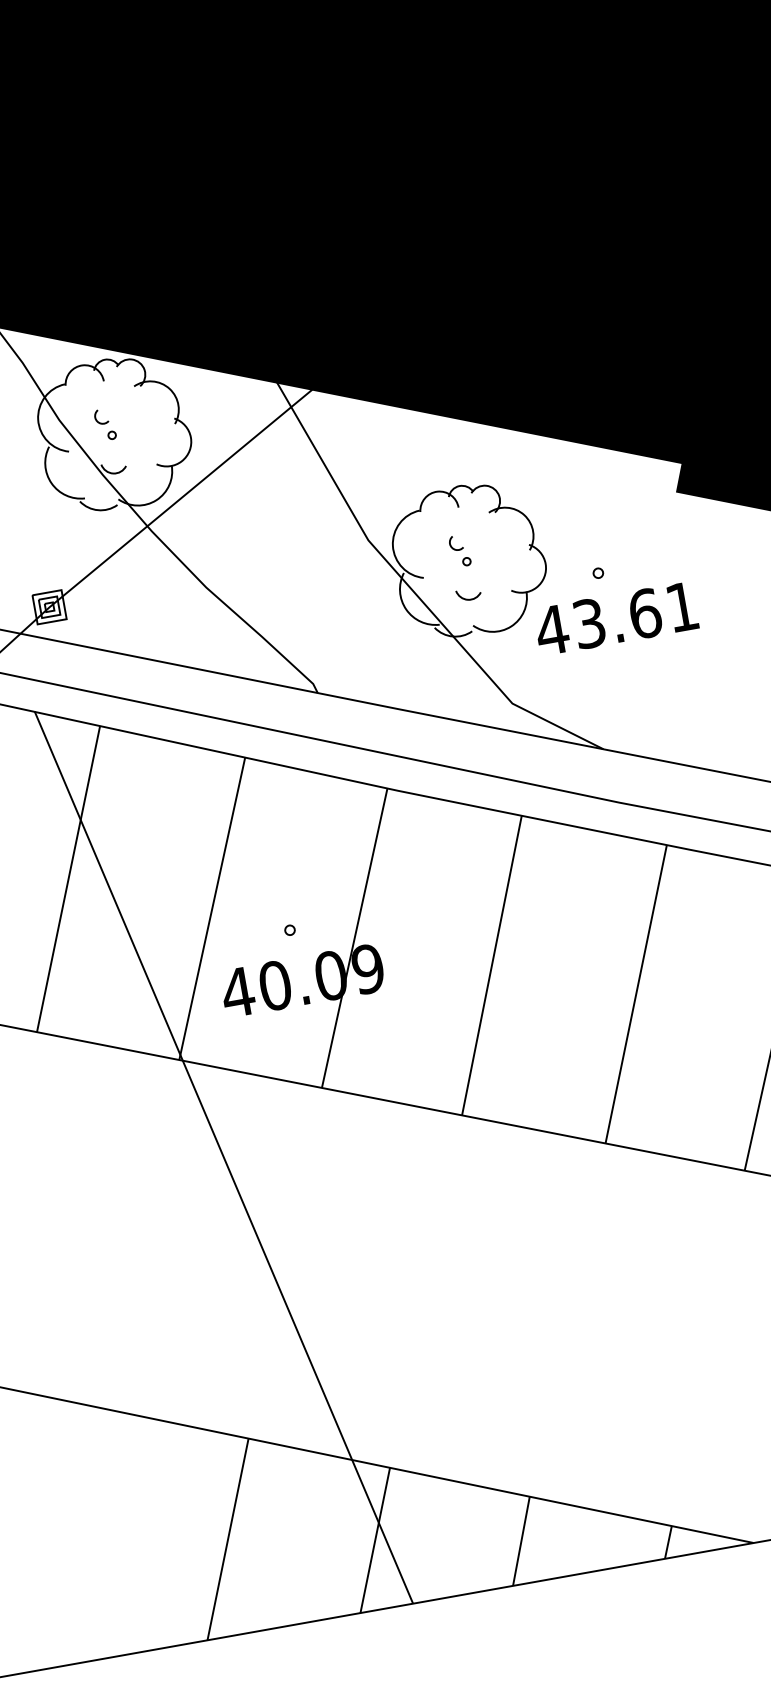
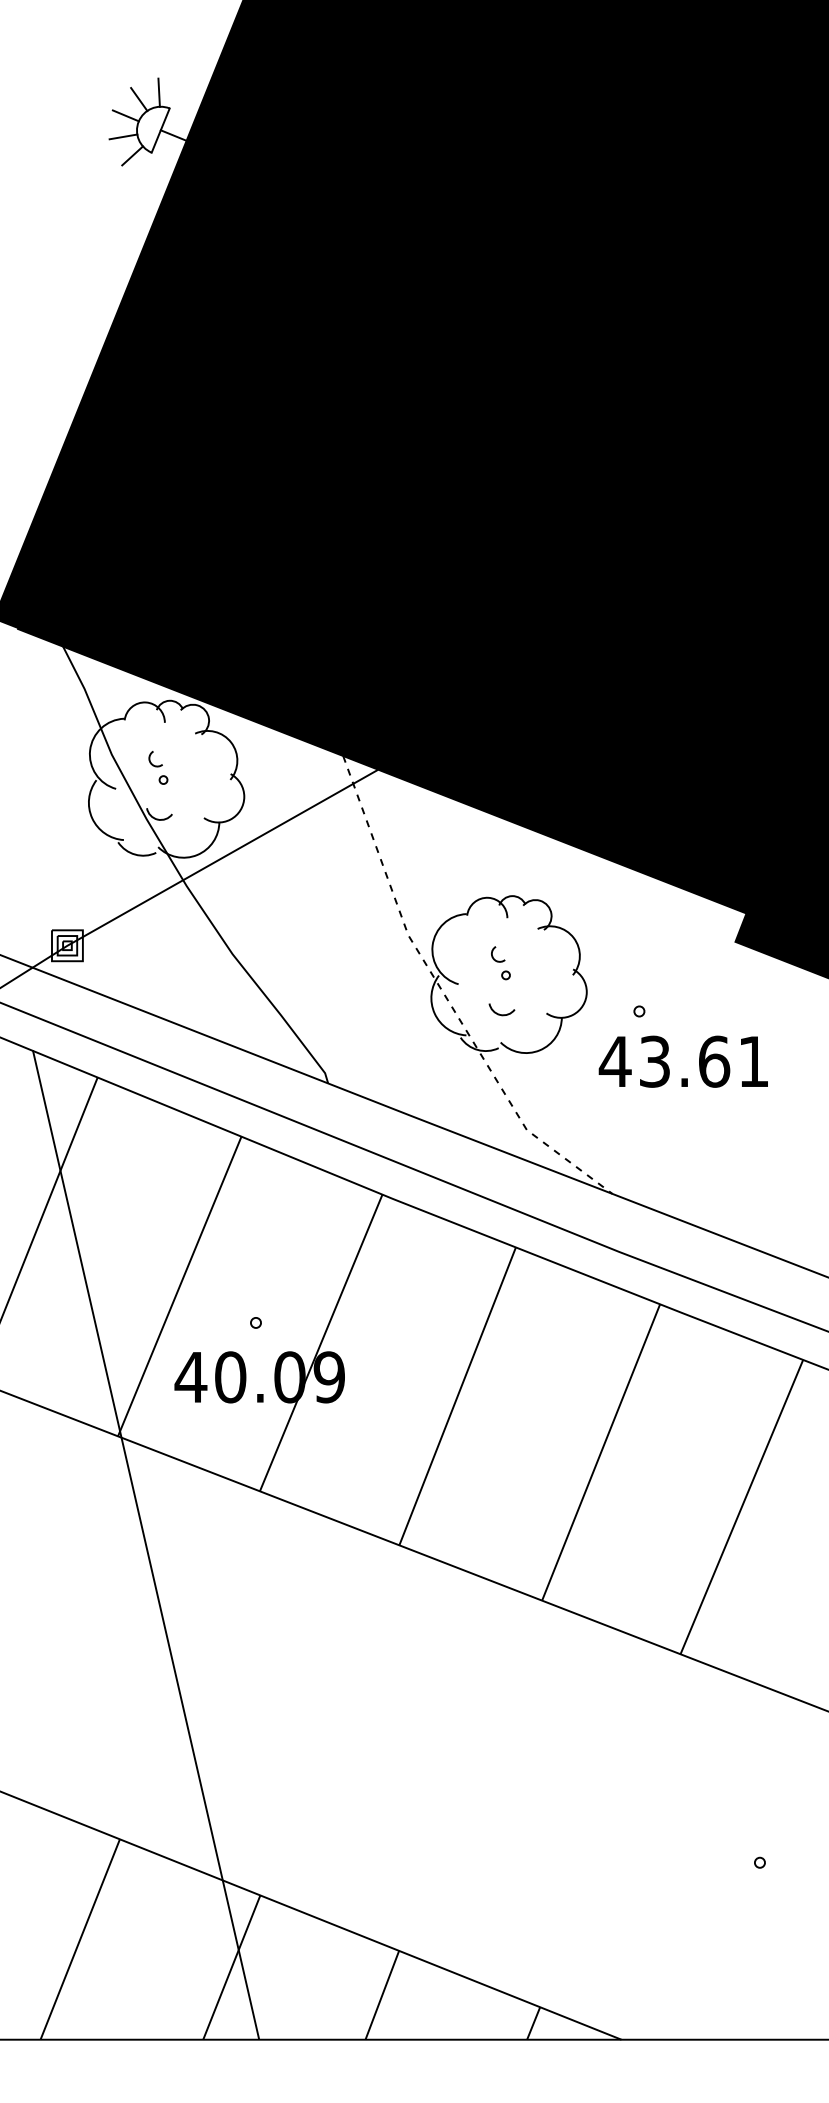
line: (413, 591) -> (445, 996), solid -> dashed
text: (615, 618) -> (682, 1061), moved

